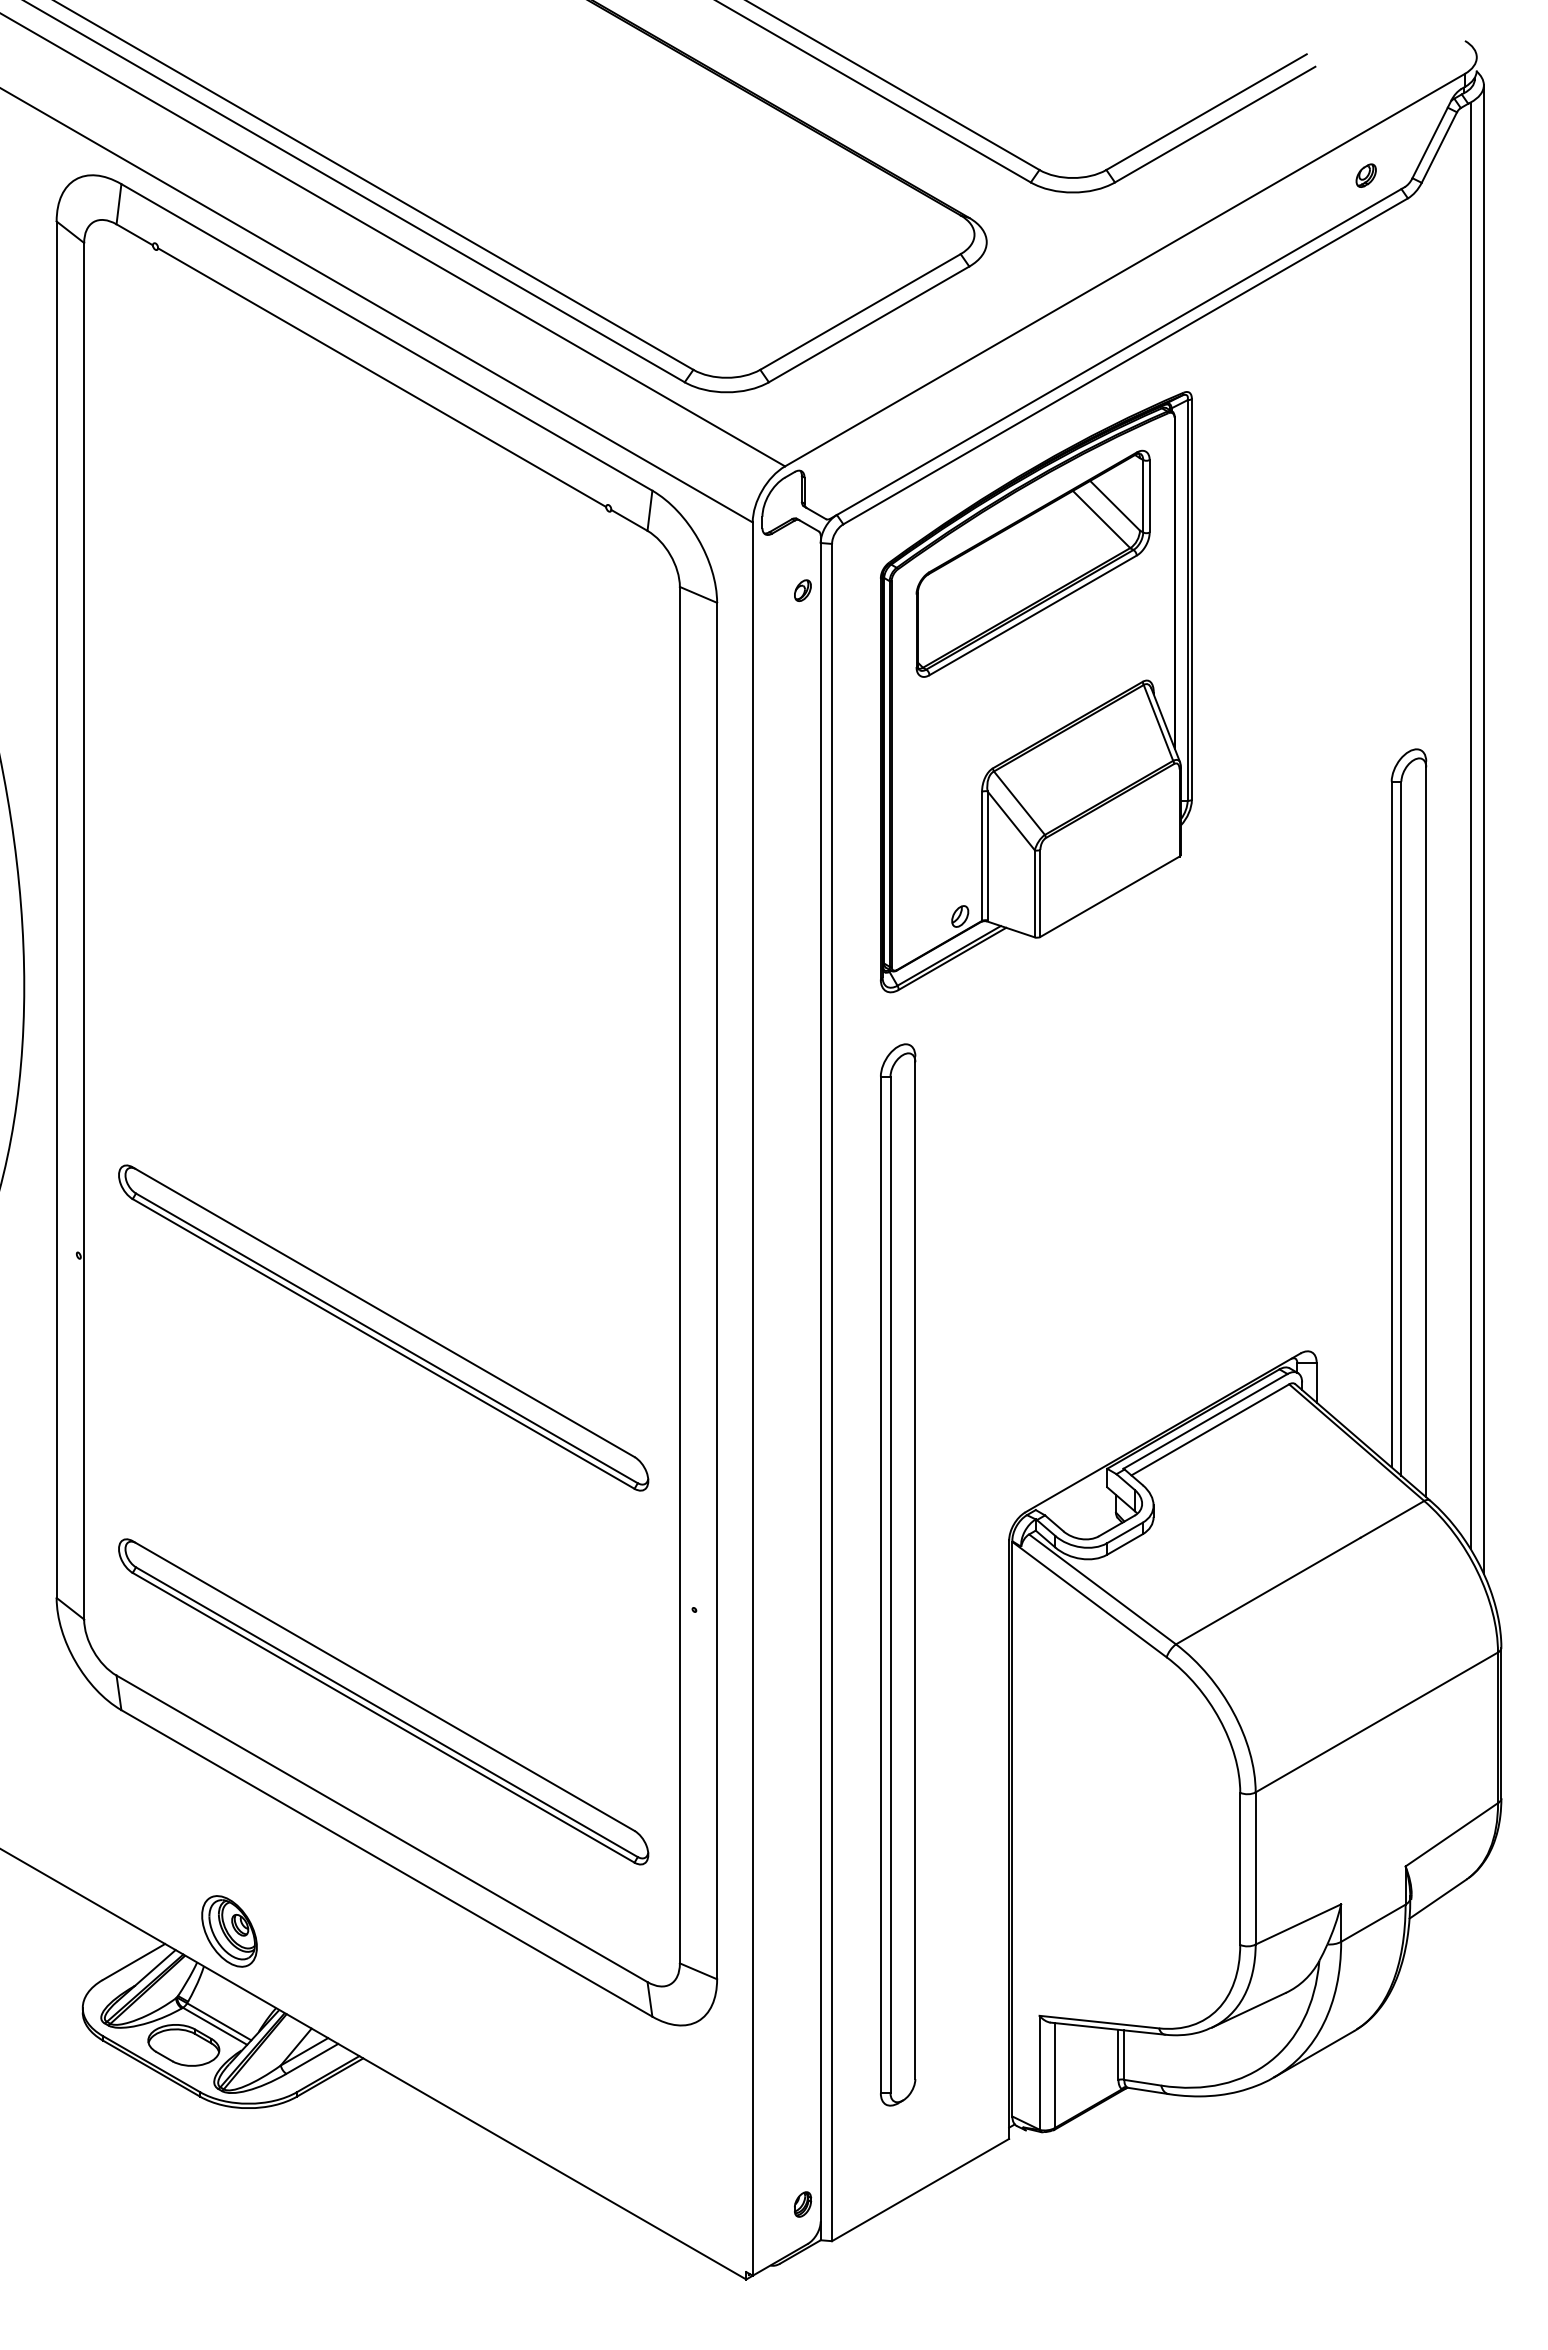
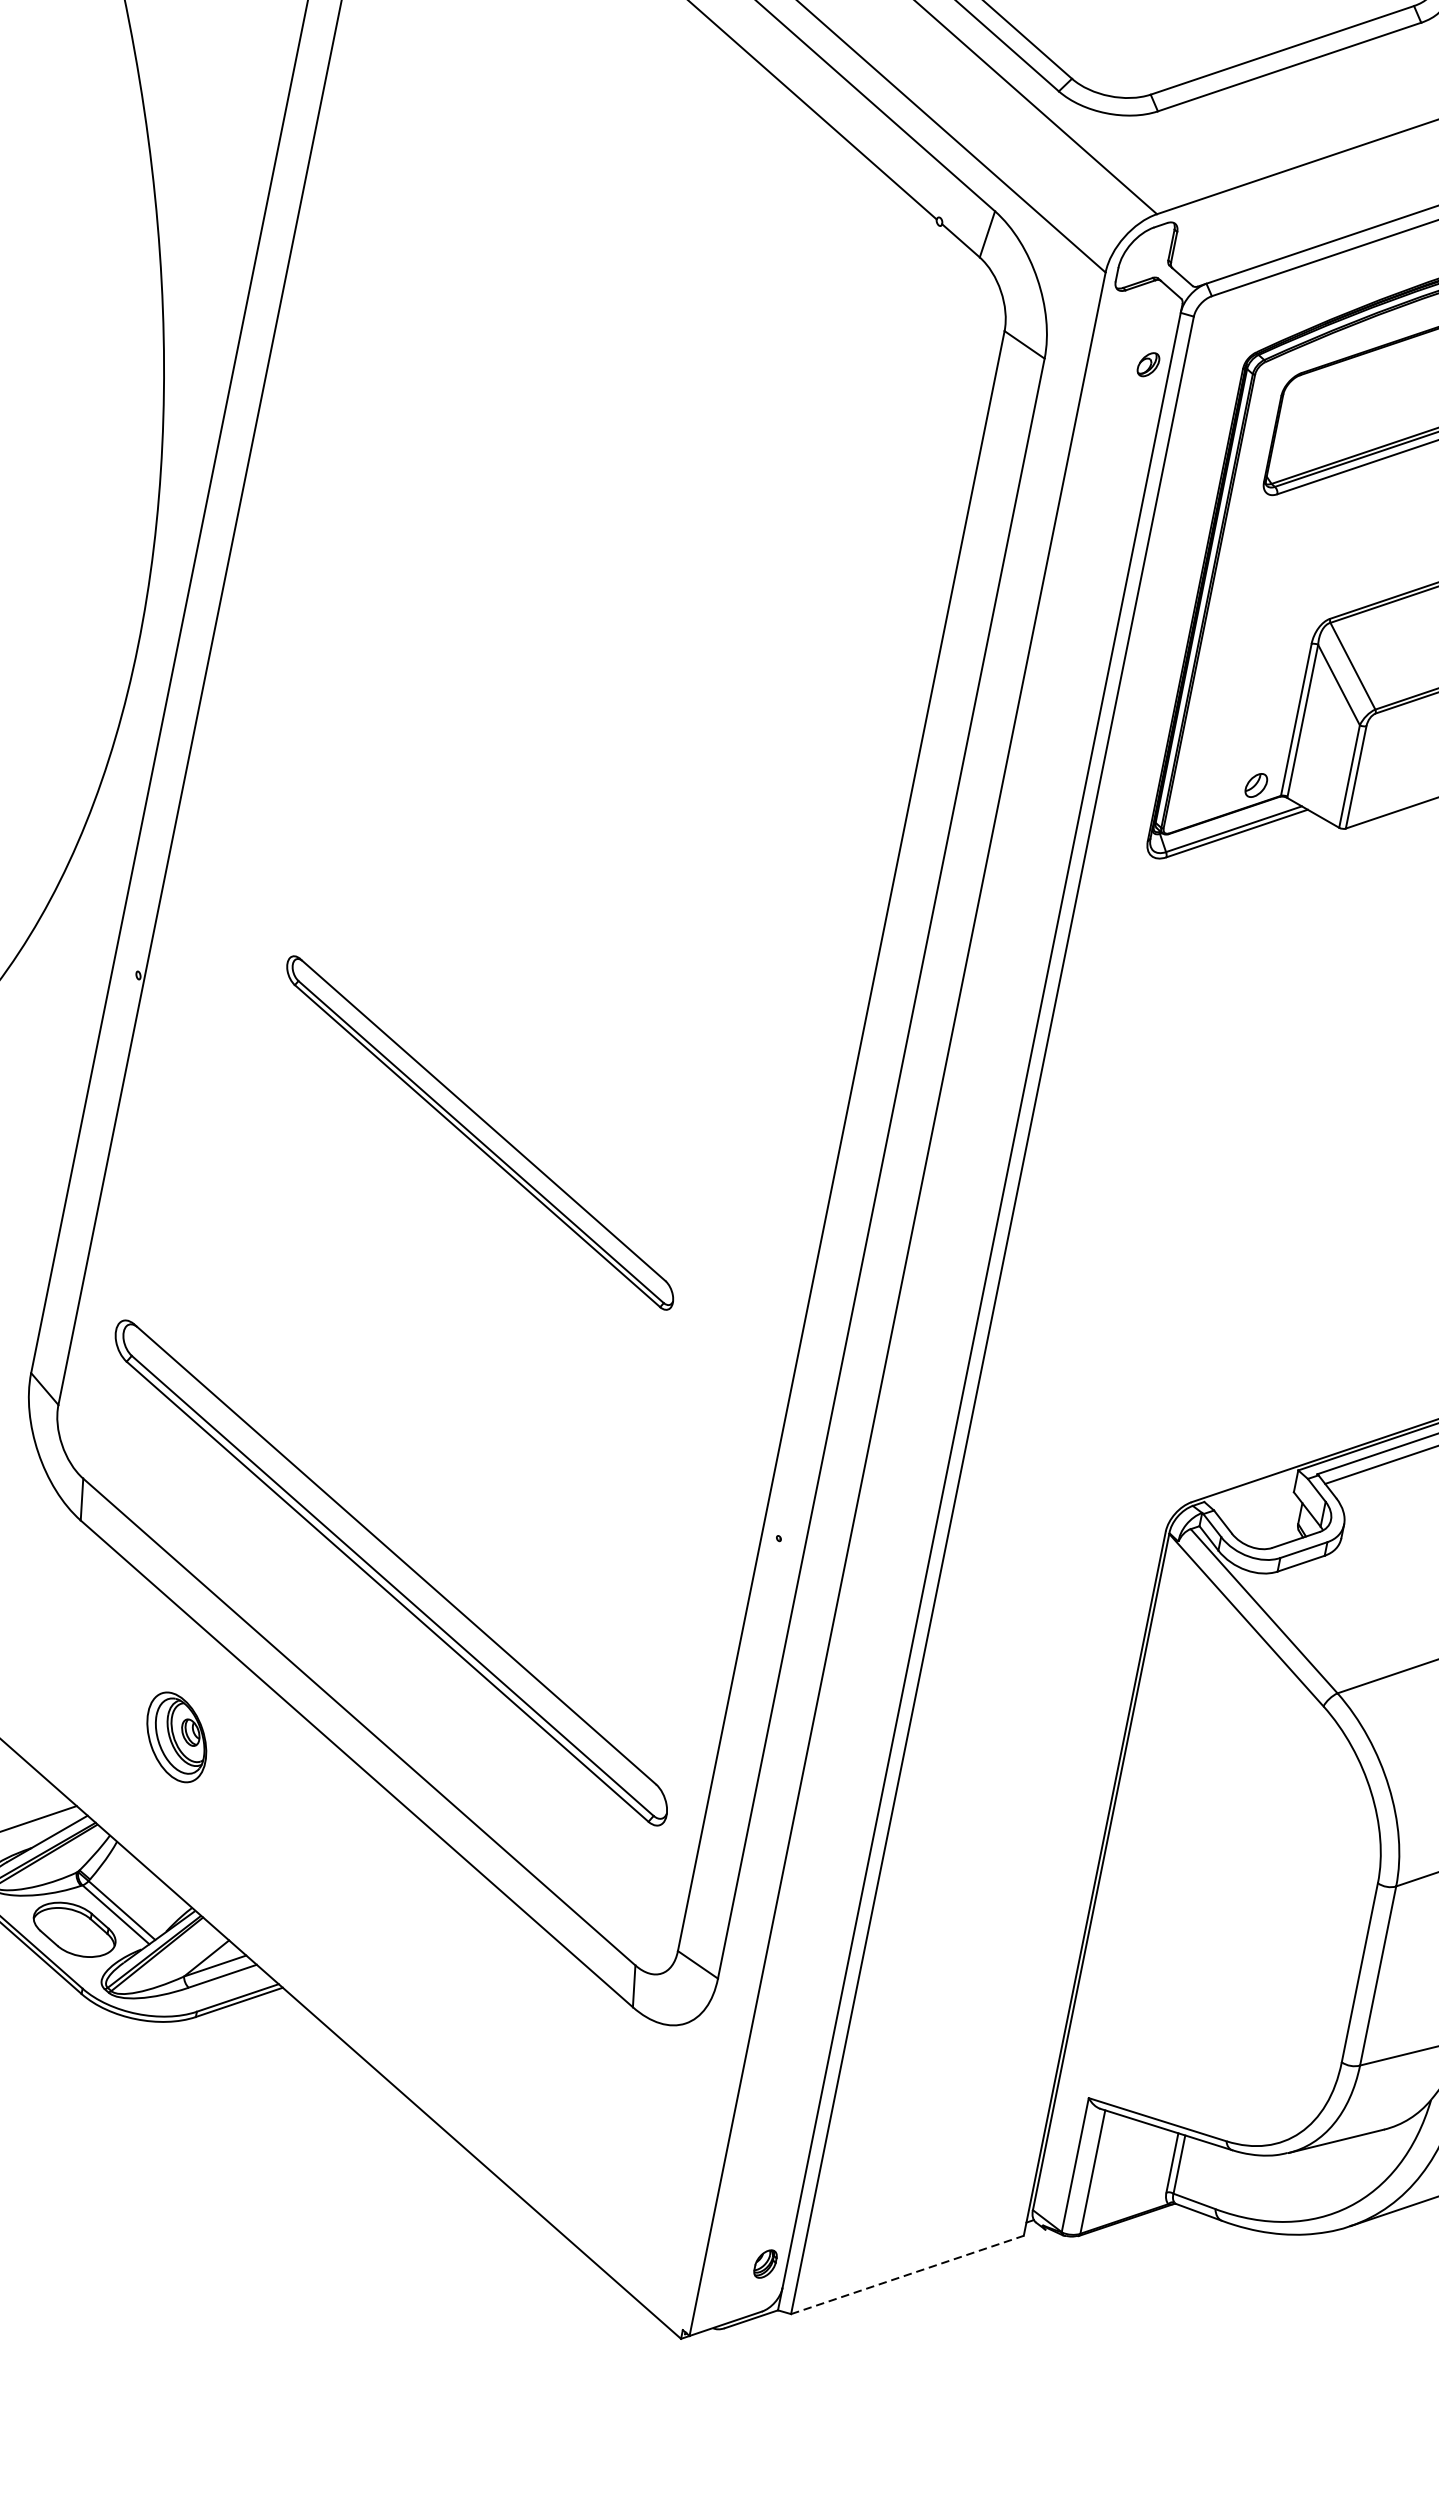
part: (383, 1327) -> (480, 1132), size x0.7
part: (898, 1574) -> (1027, 1545), removed
part: (229, 1931) -> (176, 1737), moved
line: (921, 2189) -> (908, 2274), solid -> dashed

